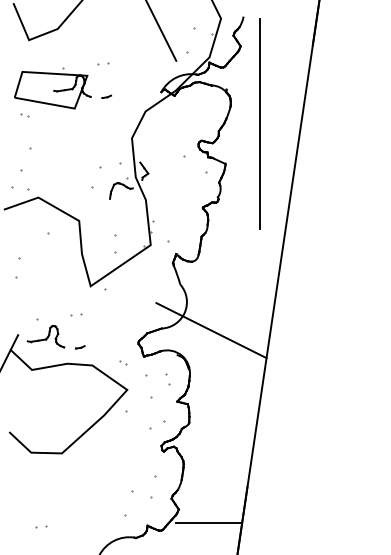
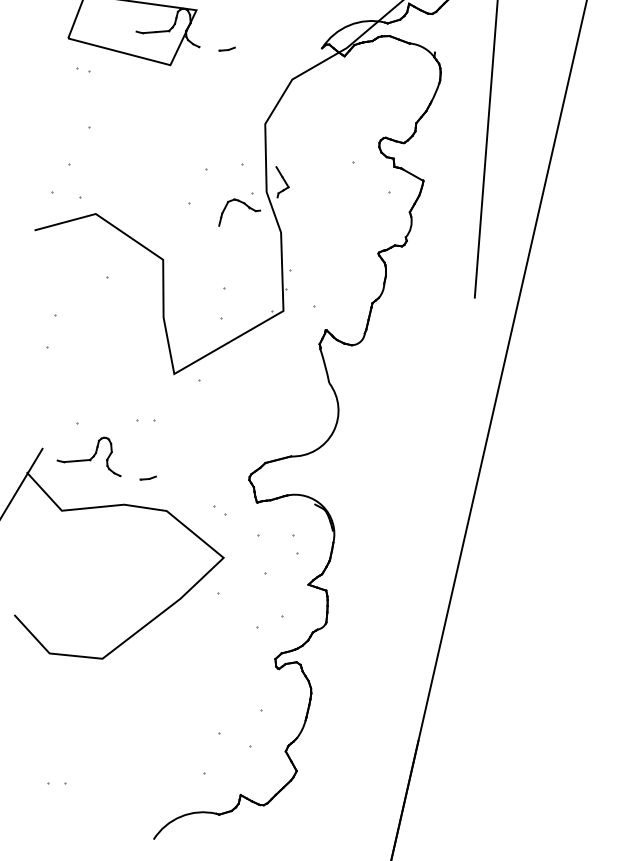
line: (211, 330) -> (376, 466), removed
line: (209, 523) -> (347, 799), removed

